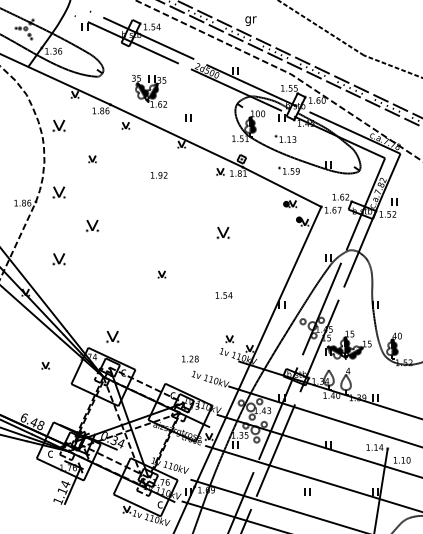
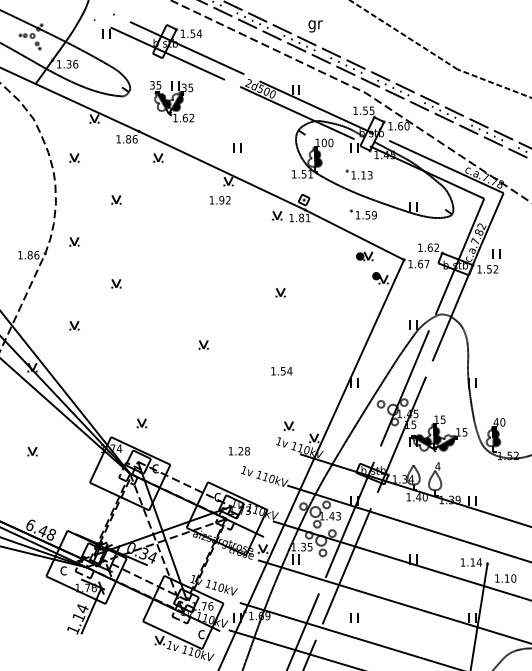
part: (149, 91) -> (172, 101), moved
part: (59, 125) -> (74, 157), size x0.62
text: (159, 175) -> (220, 200), moved
part: (59, 192) -> (74, 241), size x0.62
part: (92, 225) -> (116, 283), size x0.62
part: (223, 232) -> (280, 292), size x0.62
part: (59, 259) -> (74, 325), size x0.62
part: (112, 336) -> (141, 423), size x0.62
part: (45, 365) -> (32, 451), moved
part: (307, 491) -> (354, 617), moved

